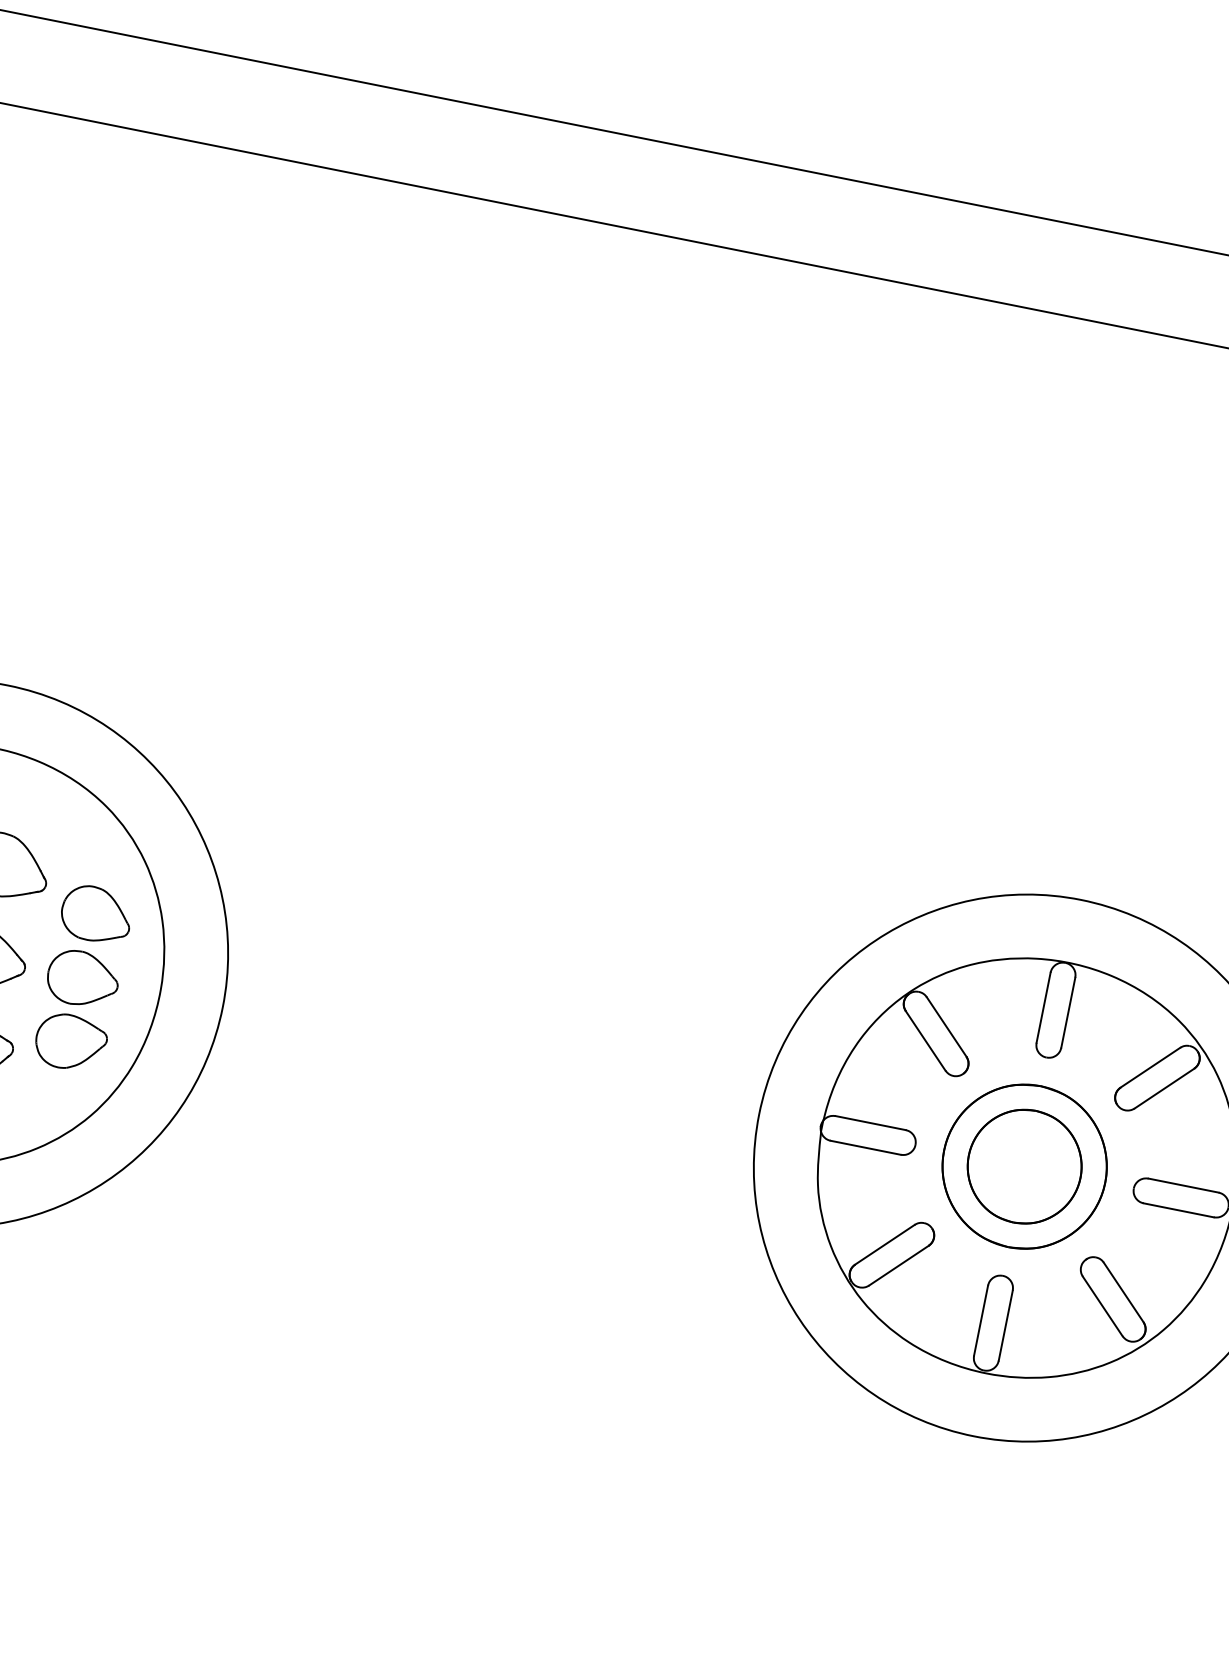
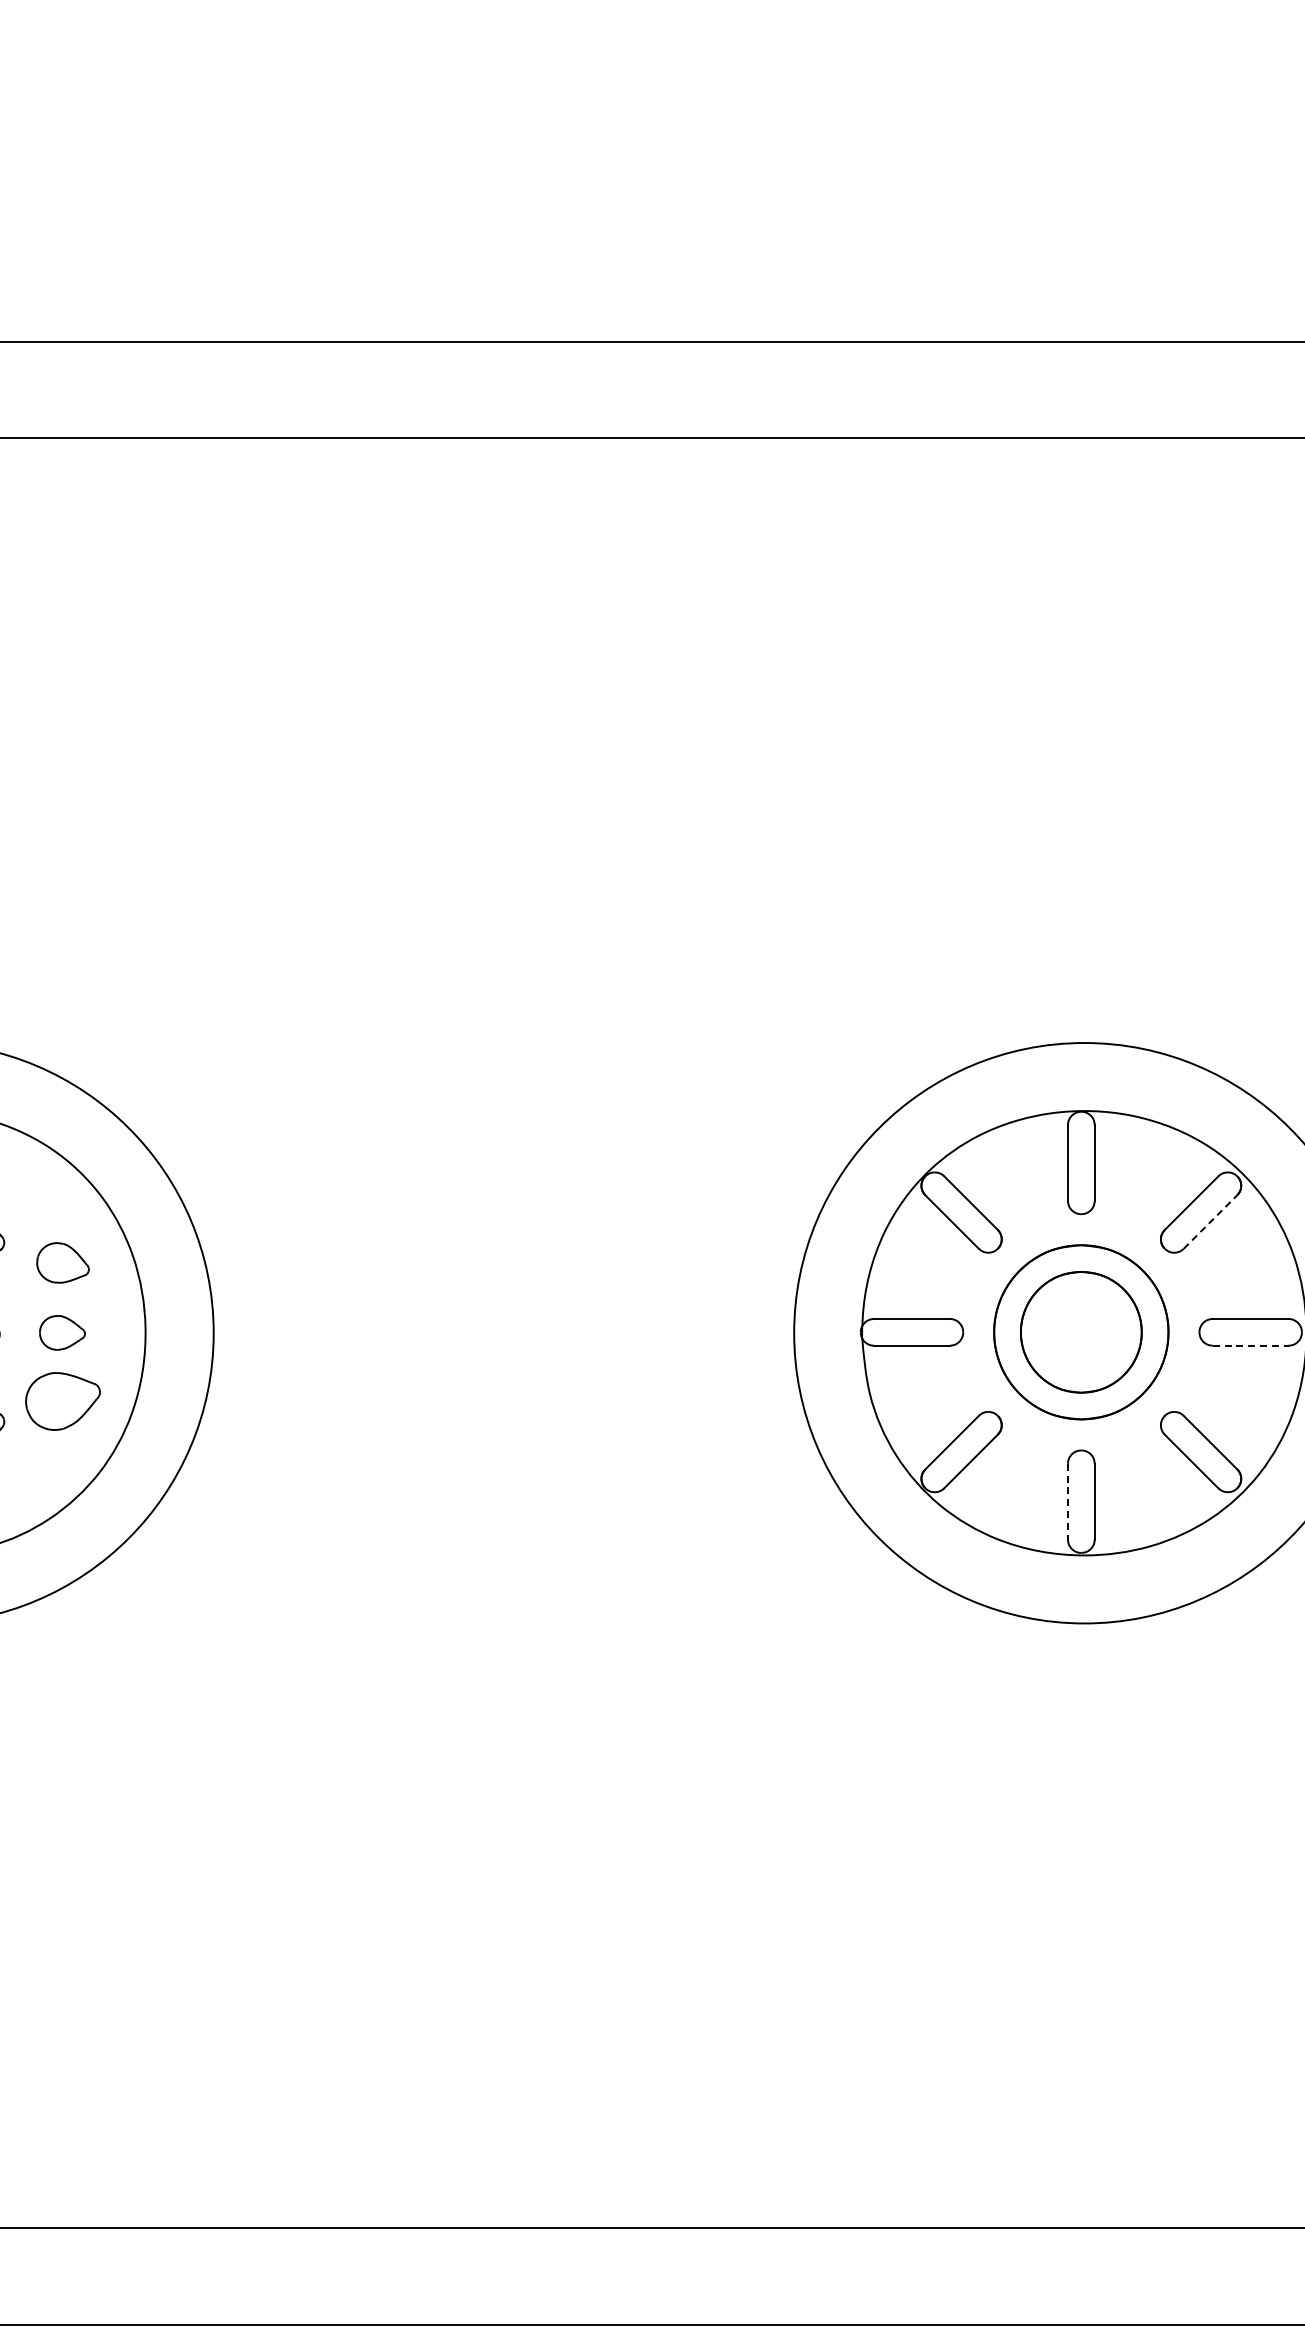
part: (96, 914) -> (62, 1262), size x0.7
part: (83, 978) -> (62, 1332), size x0.6
line: (1164, 1089) -> (1210, 1222), solid -> dashed
line: (1178, 1210) -> (1250, 1345), solid -> dashed
line: (980, 1320) -> (1067, 1501), solid -> dashed

